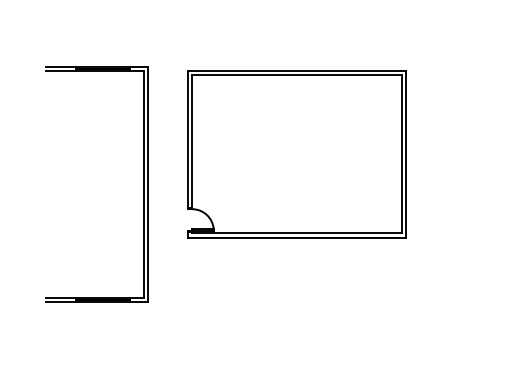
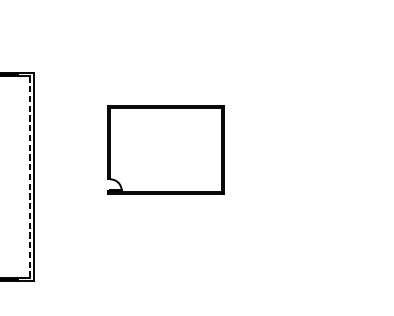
part: (296, 154) -> (165, 150), size x0.6
line: (143, 184) -> (30, 176), solid -> dashed

